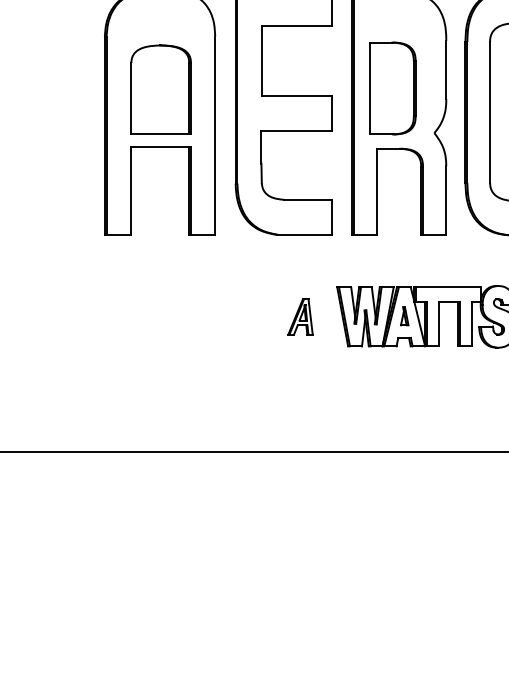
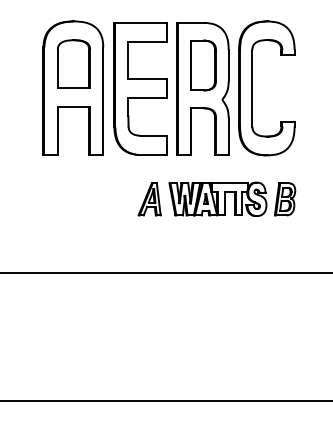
part: (160, 88) -> (73, 63), moved
part: (392, 88) -> (203, 65), moved
part: (300, 317) -> (149, 199), size x1.67

